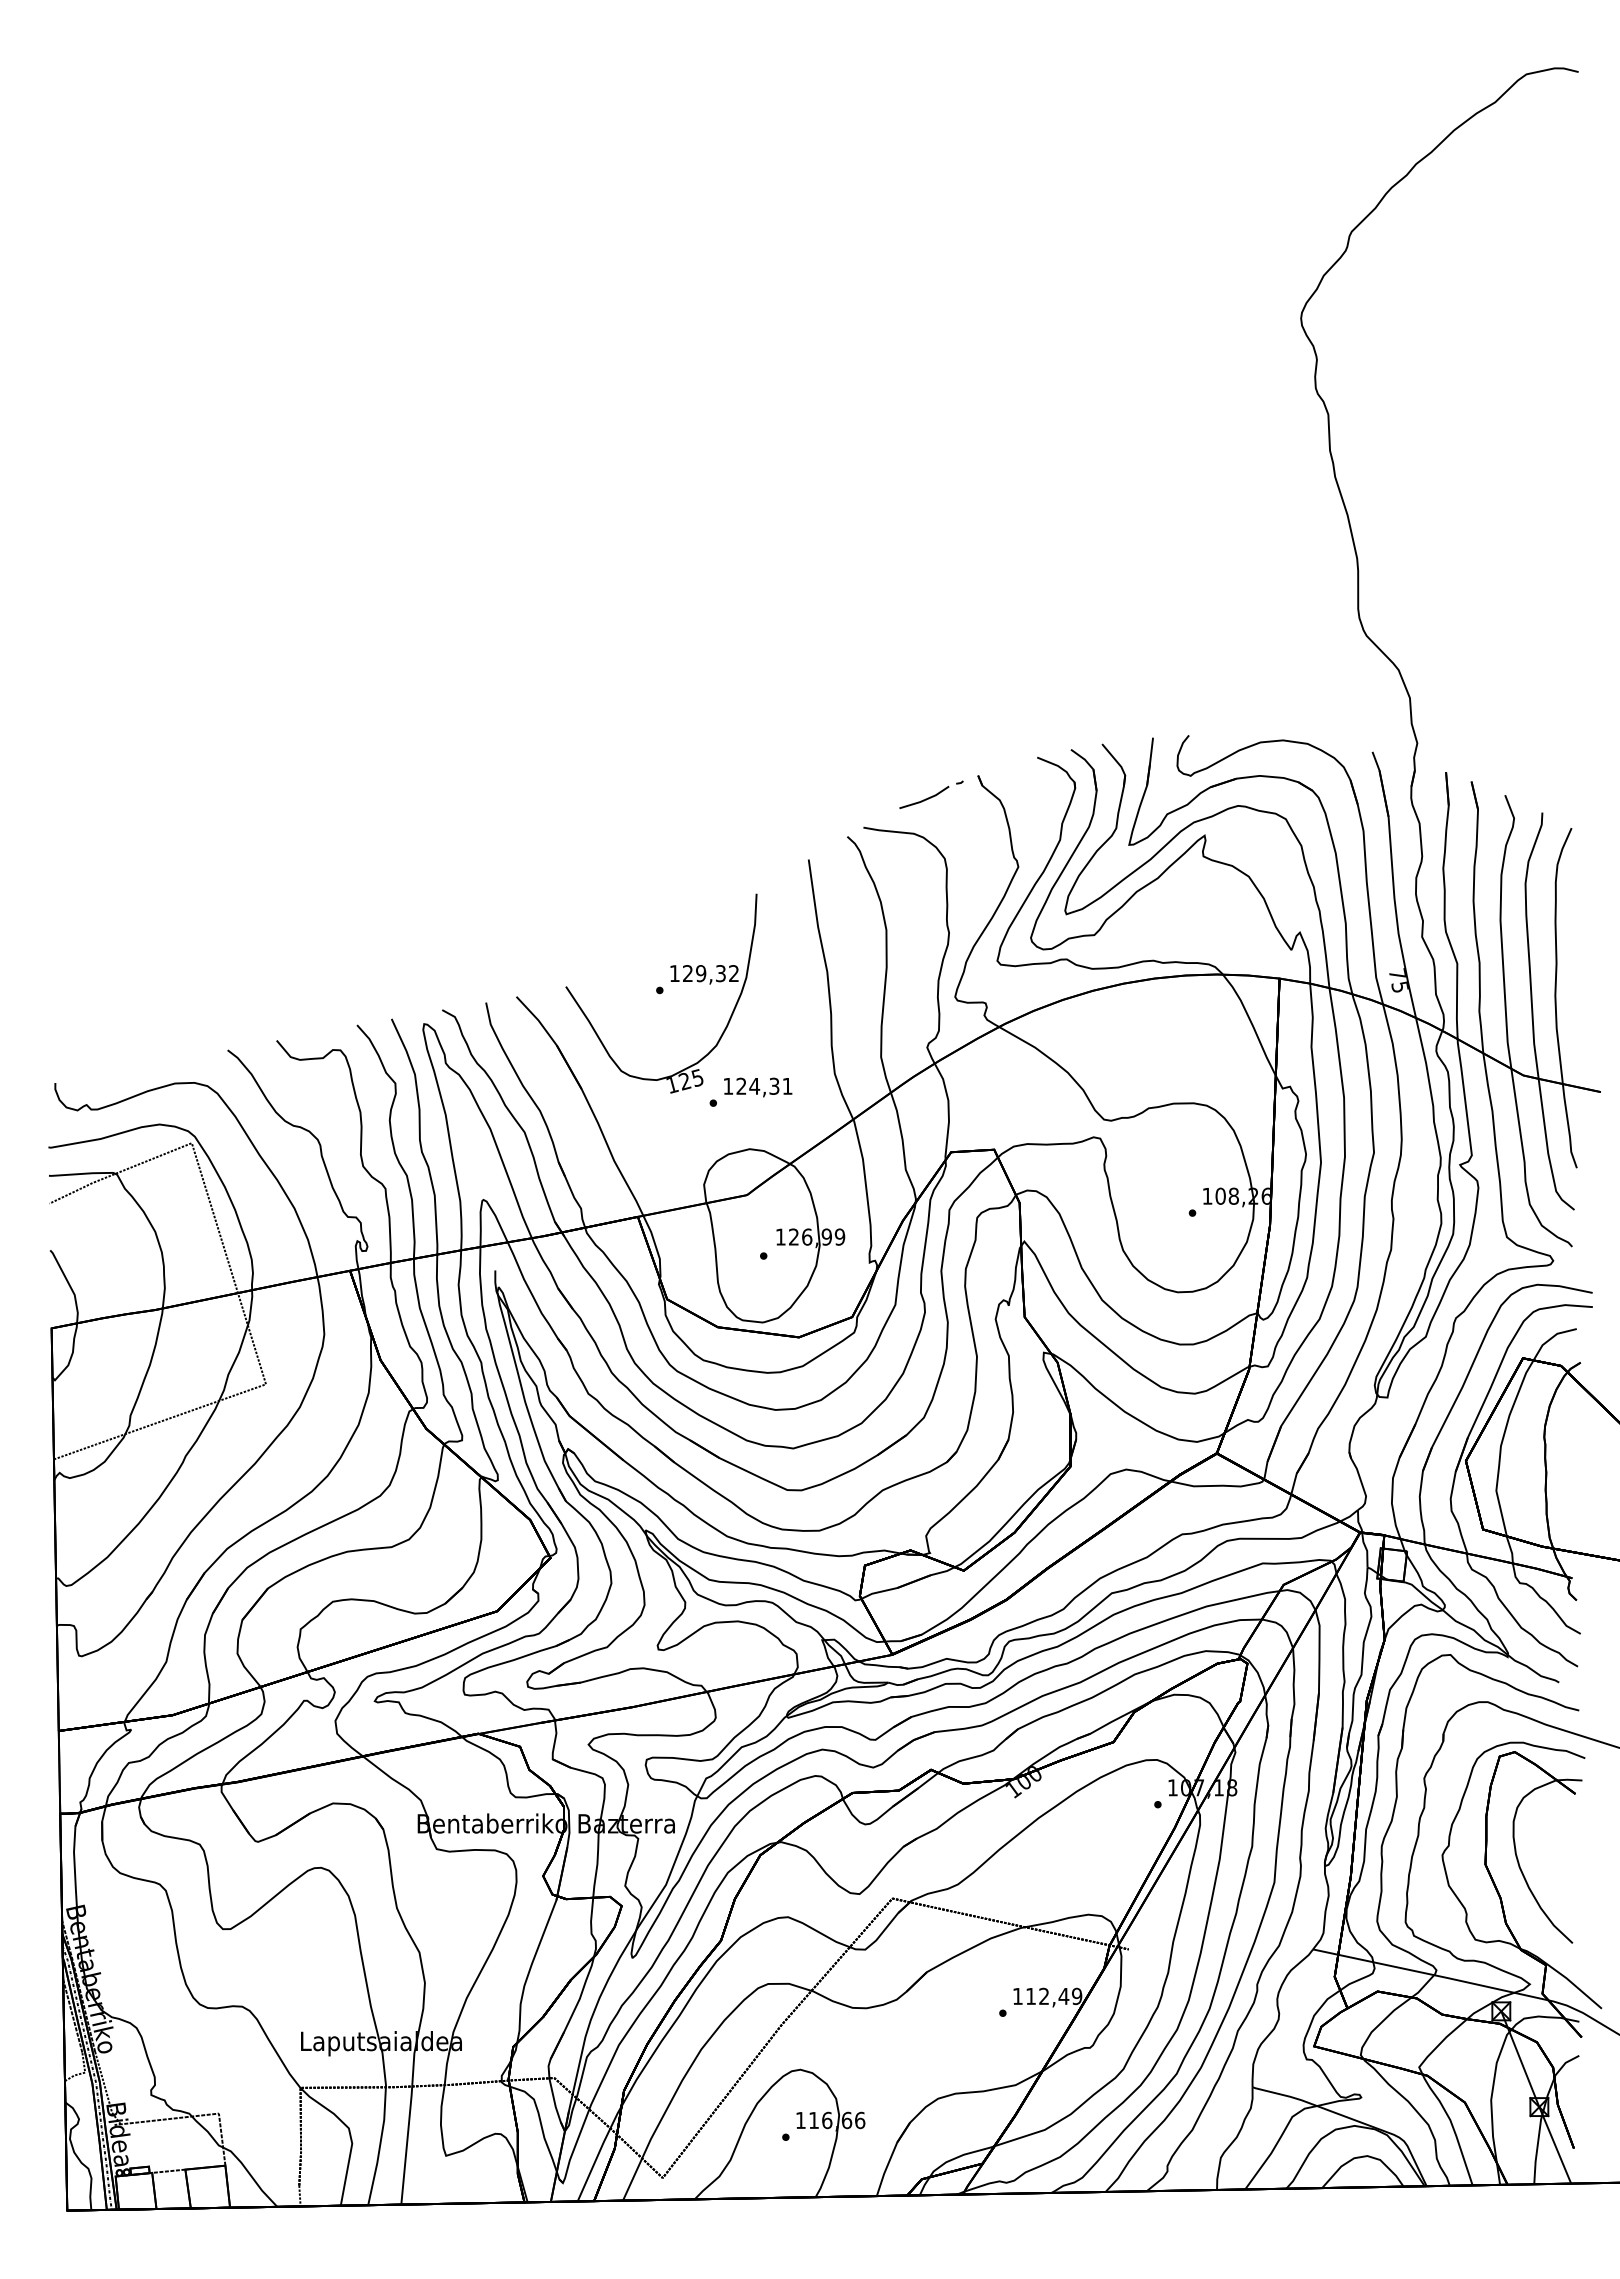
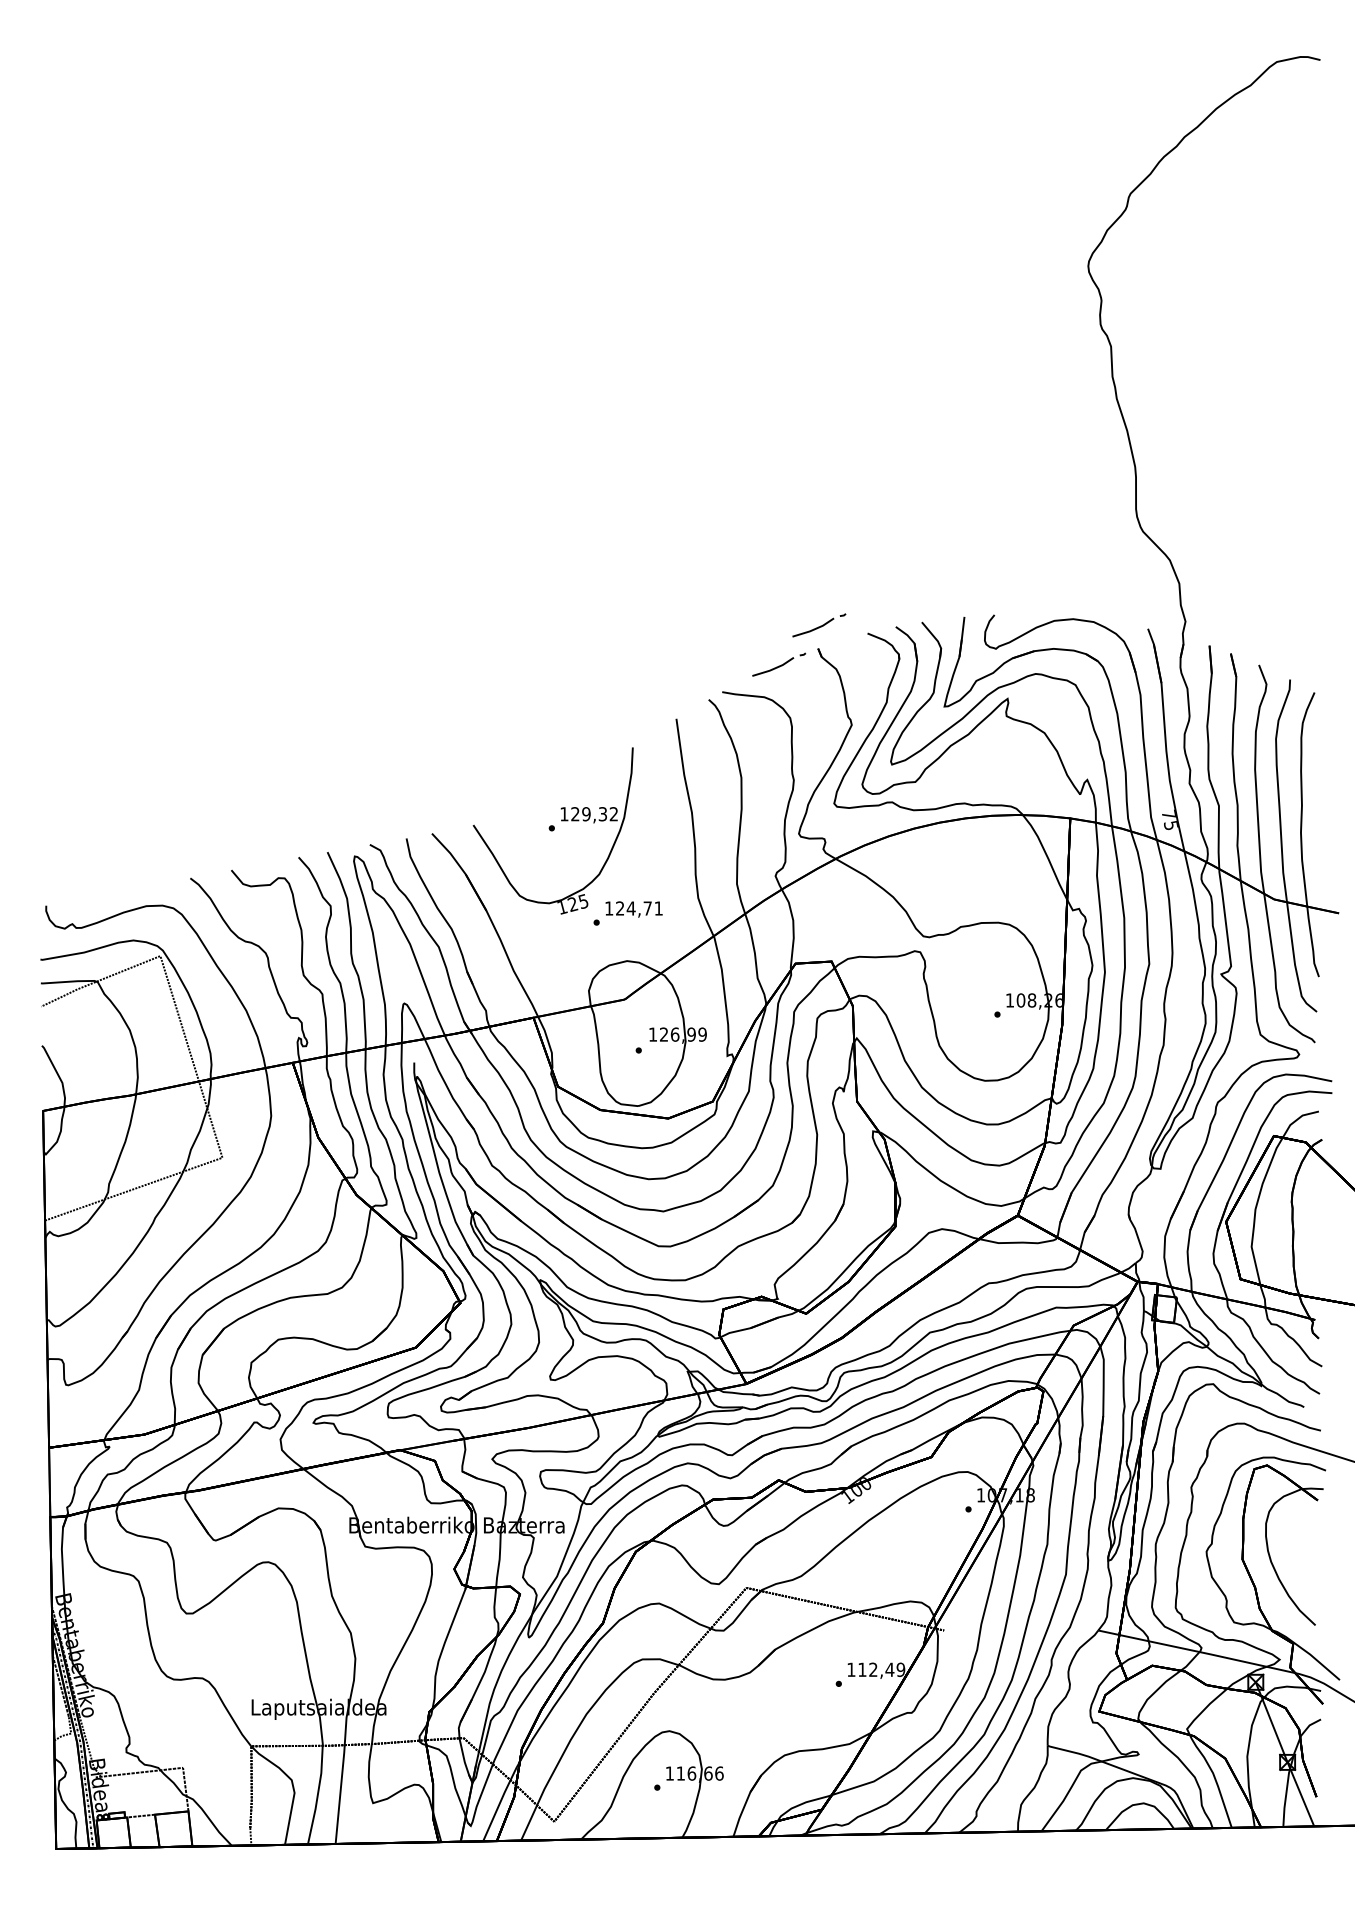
part: (979, 747) -> (819, 625), added
text: (774, 1085) -> (647, 907), 124,31 -> 124,71

